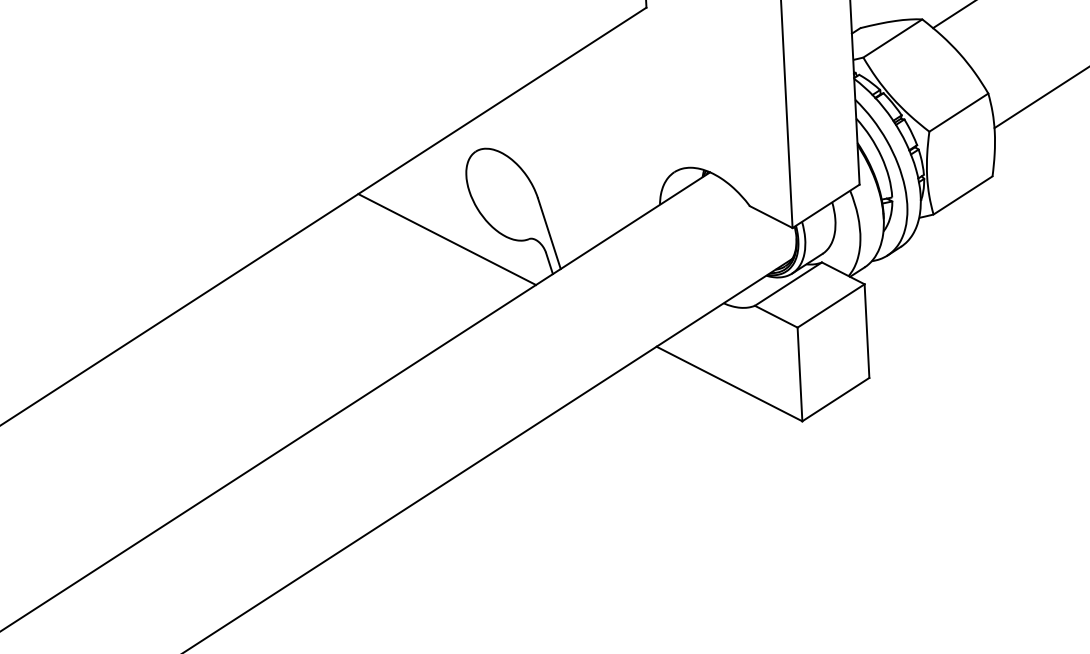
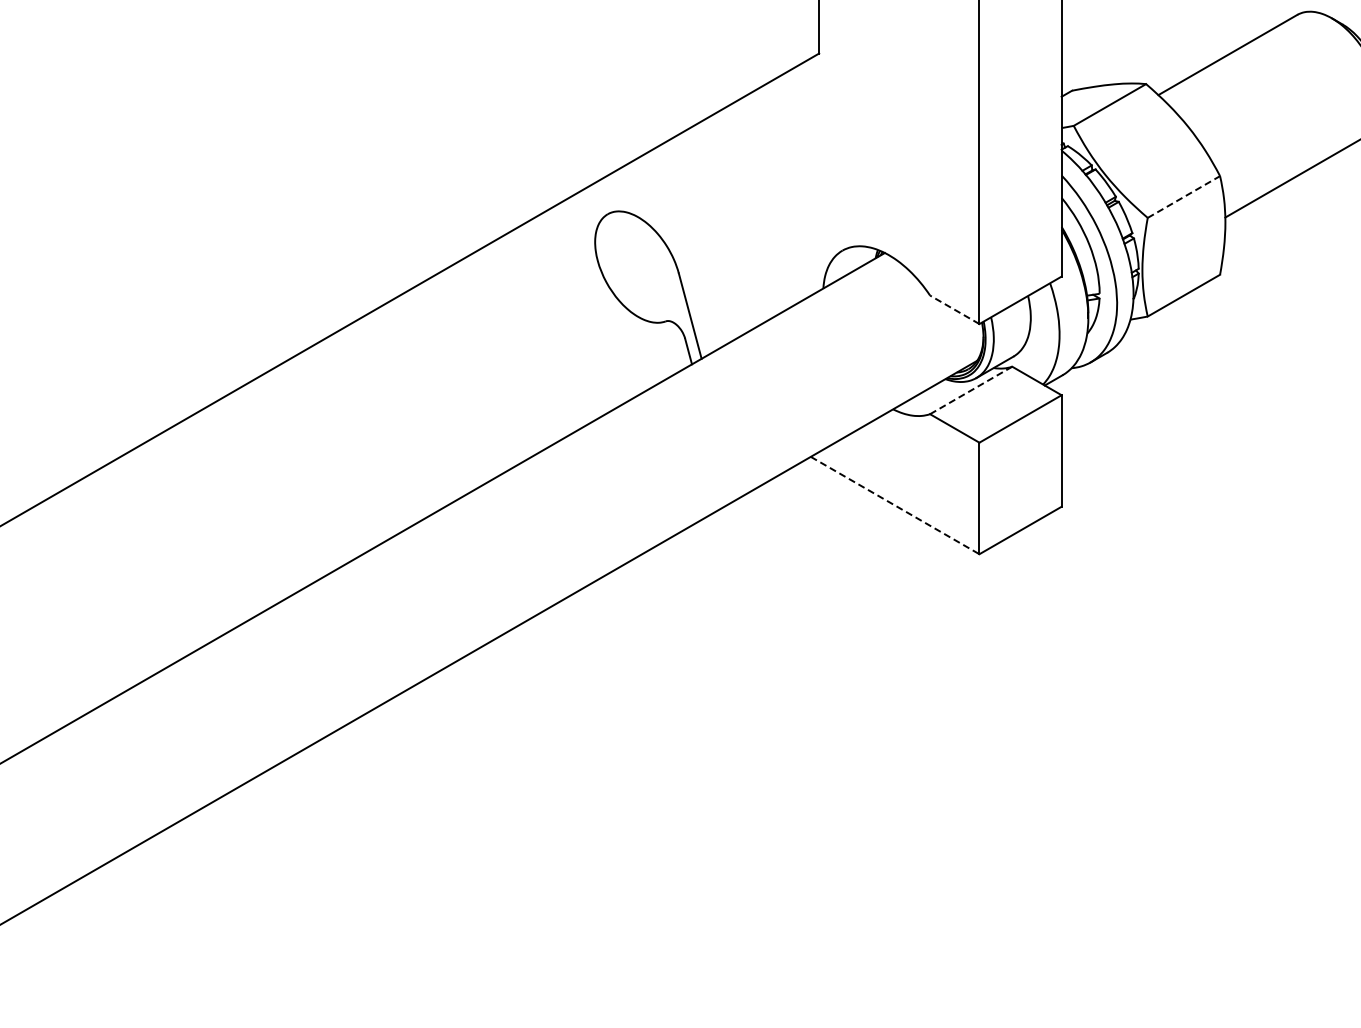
line: (958, 113) -> (1183, 197), solid -> dashed
line: (770, 216) -> (954, 309), solid -> dashed
line: (447, 239) -> (568, 316), removed
line: (788, 284) -> (971, 390), solid -> dashed
line: (729, 383) -> (895, 505), solid -> dashed

